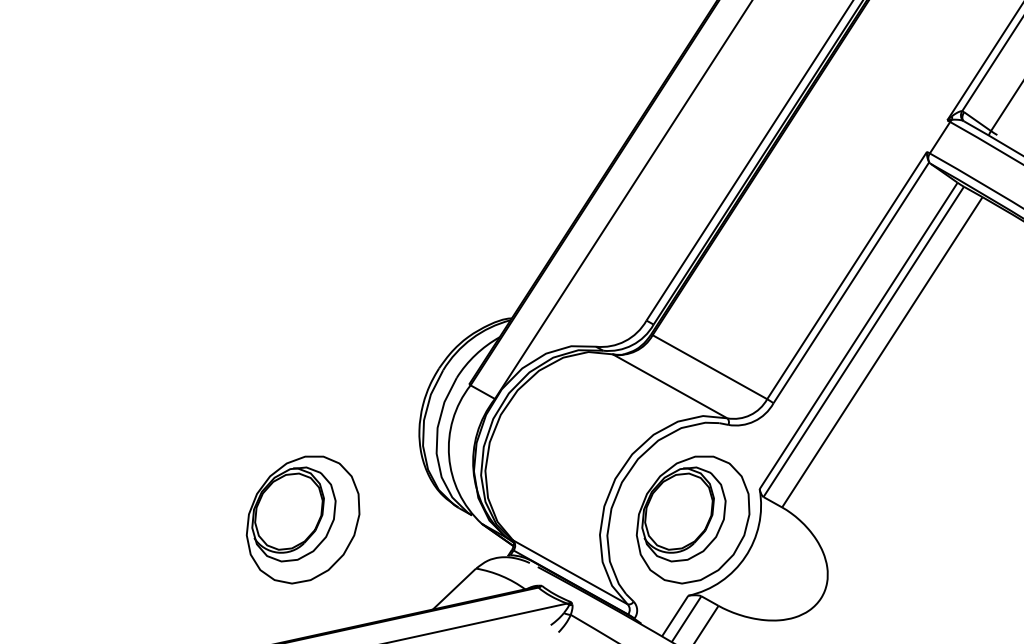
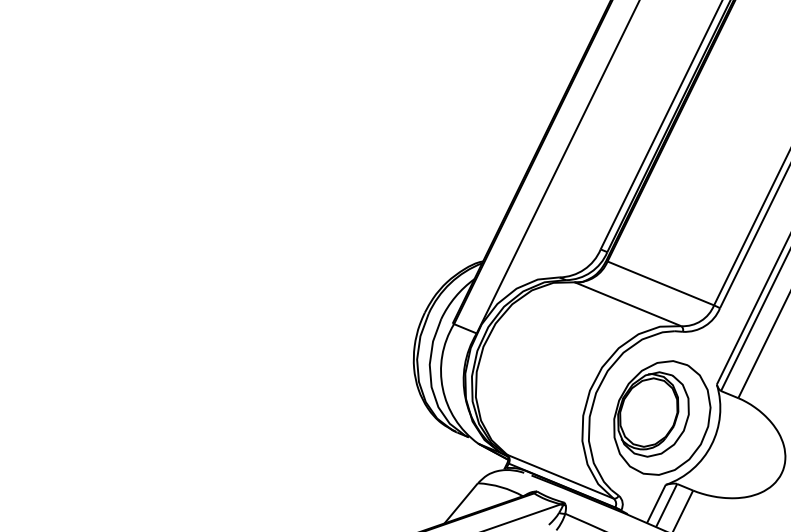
part: (302, 519) -> (321, 458), removed

